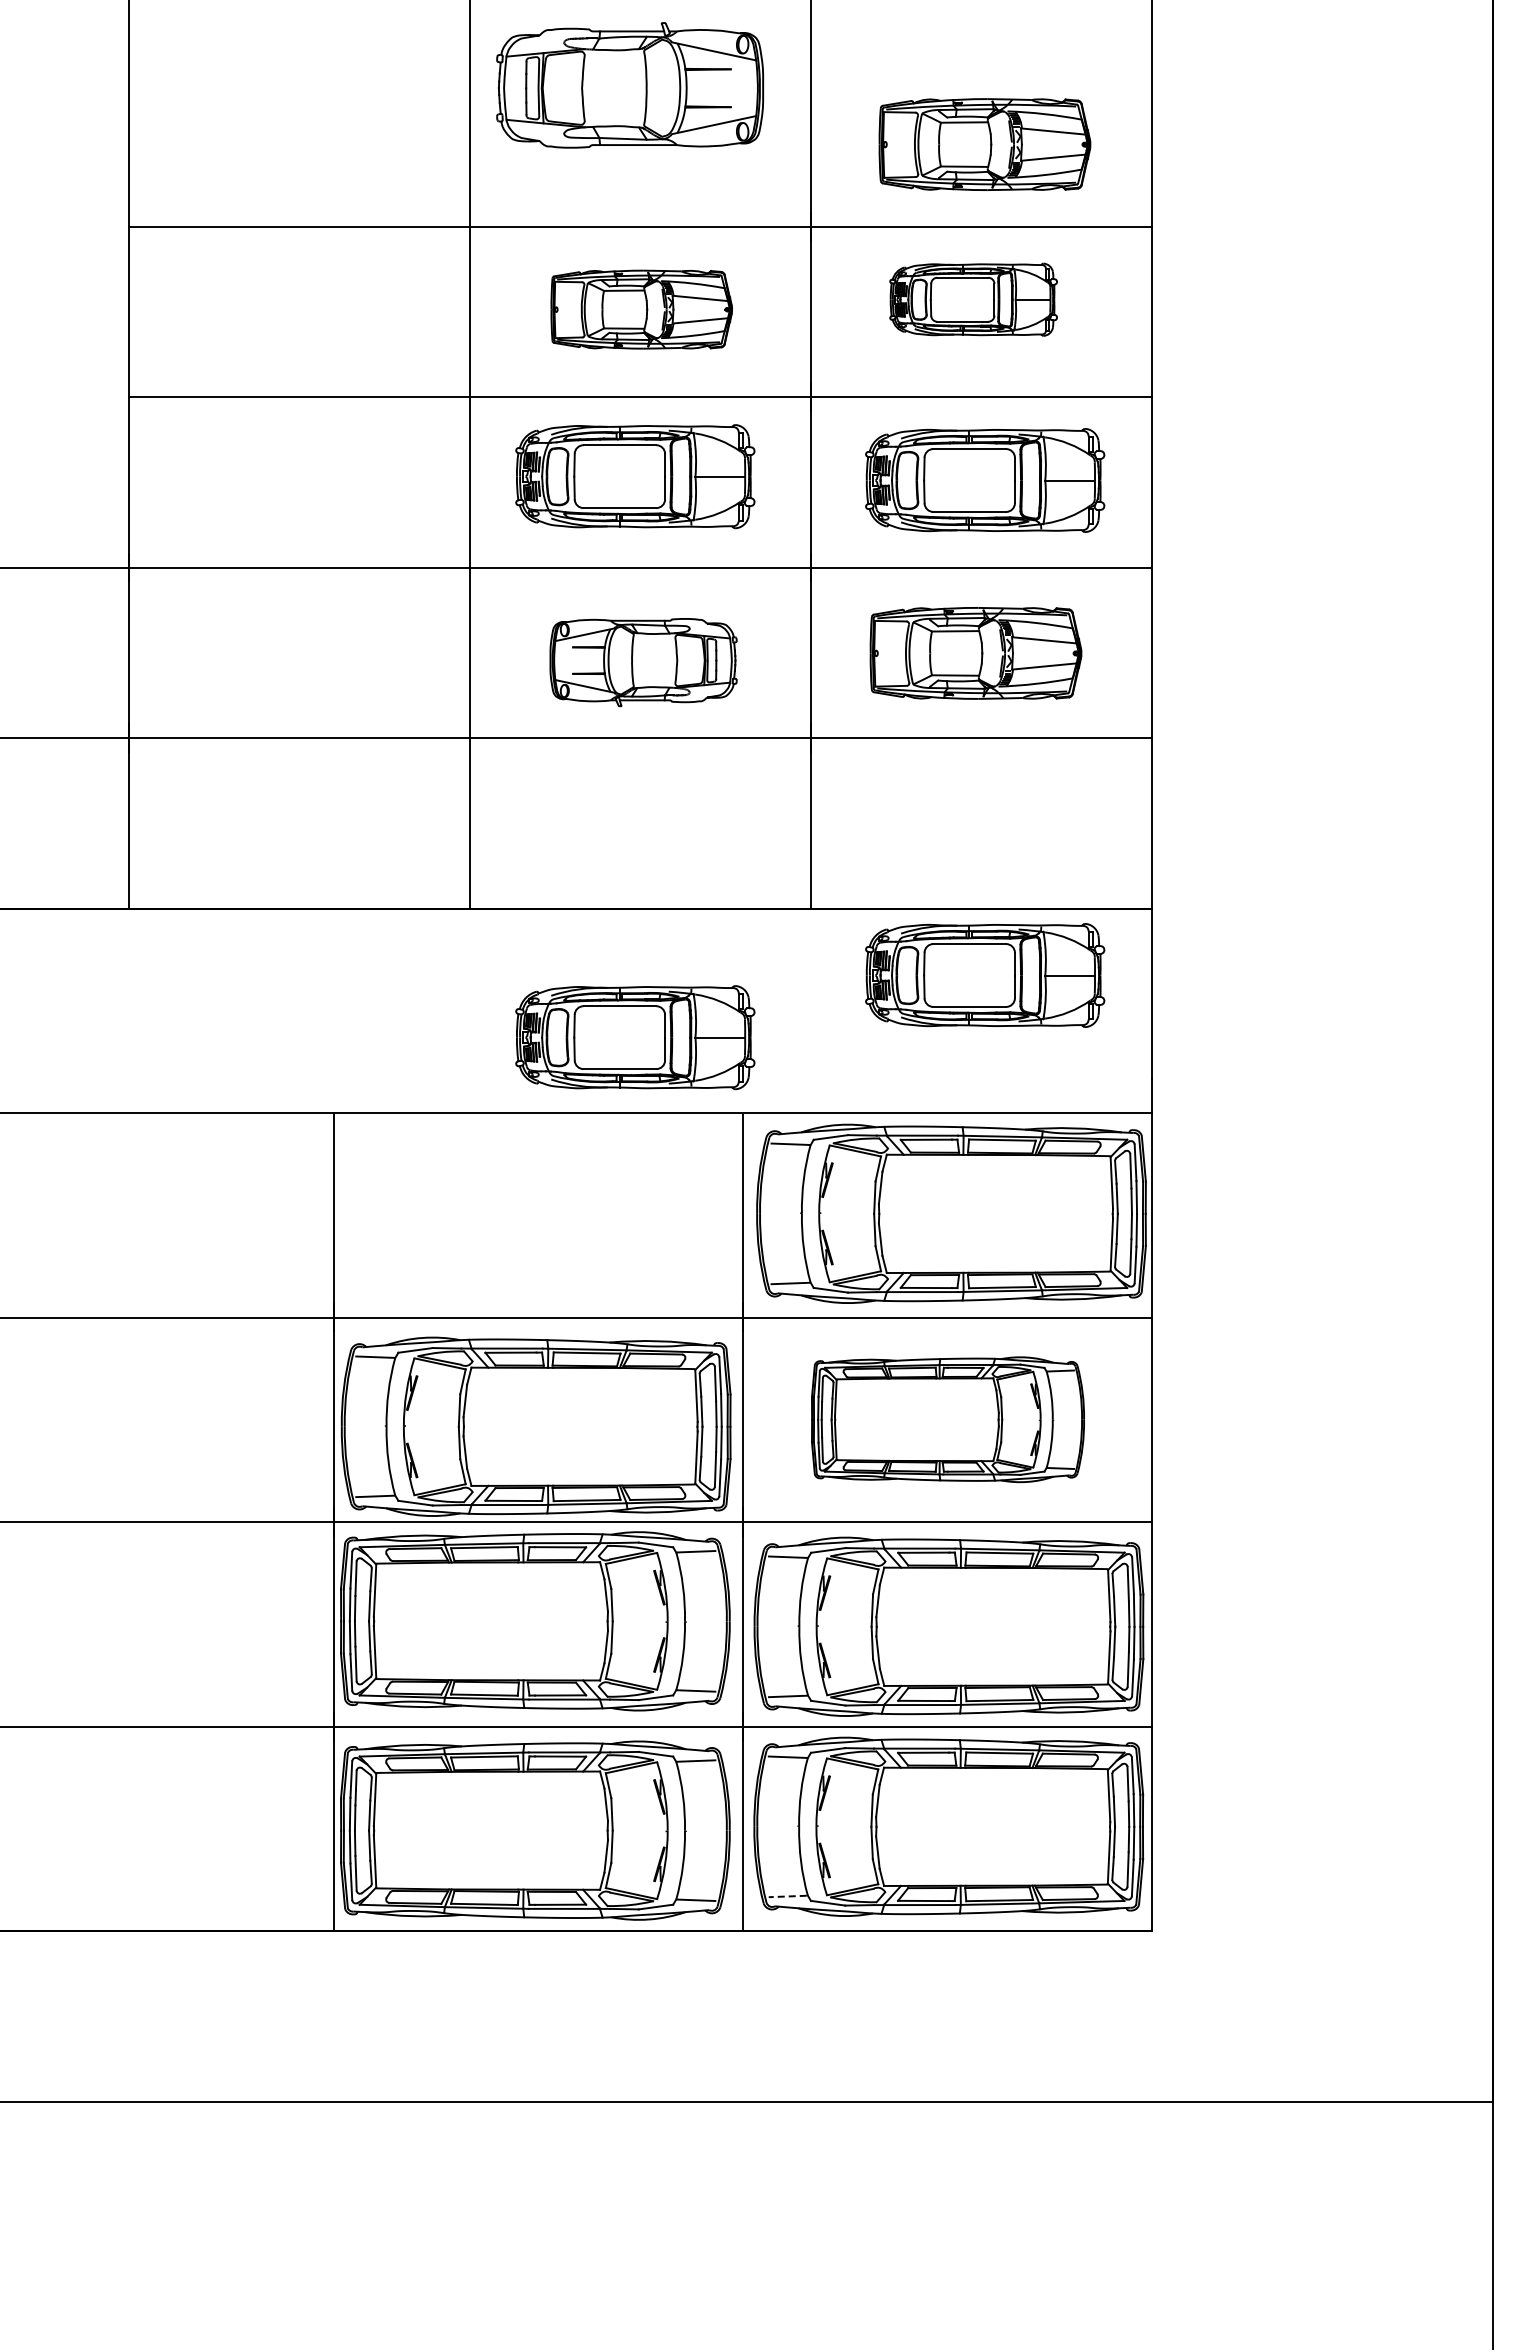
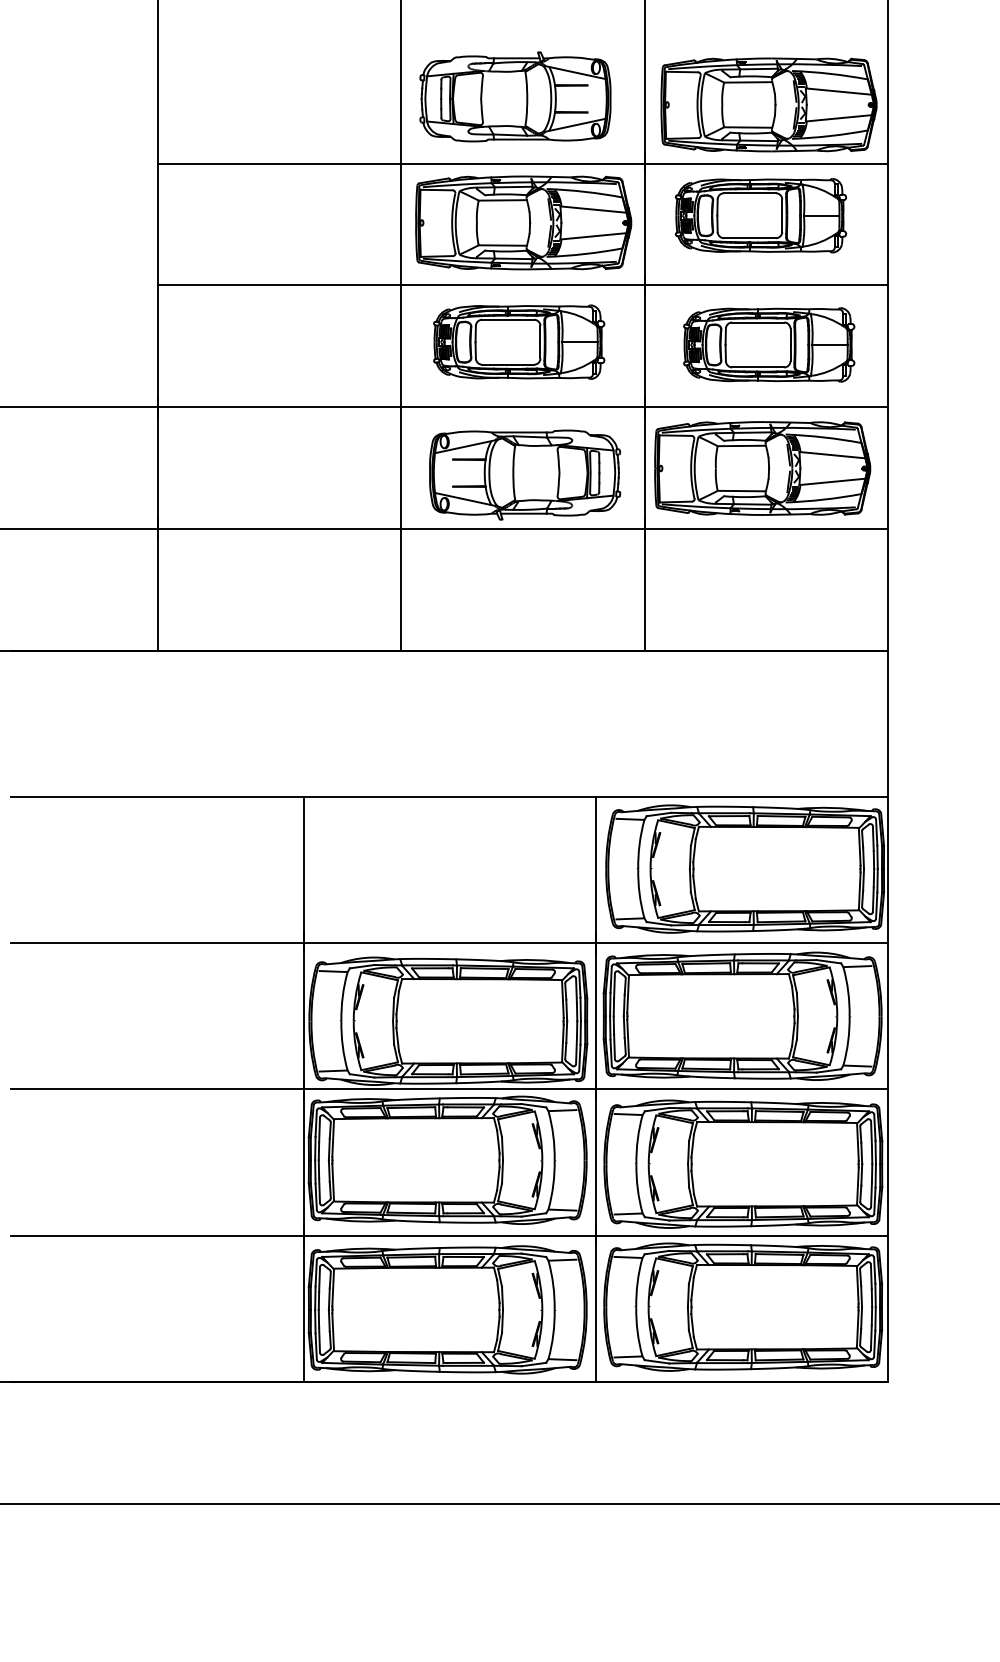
part: (629, 85) -> (515, 96), moved
part: (984, 144) -> (768, 104), size x1.43
part: (973, 299) -> (760, 215), size x1.43
part: (641, 309) -> (523, 222), size x1.67
part: (975, 653) -> (762, 468), size x1.43
part: (643, 662) -> (525, 475), size x1.43
part: (985, 975) -> (769, 698), removed
part: (635, 1037) -> (519, 743), removed
part: (947, 1419) -> (742, 1016), size x1.43
line: (787, 1896) -> (627, 1356), dashed -> solid

